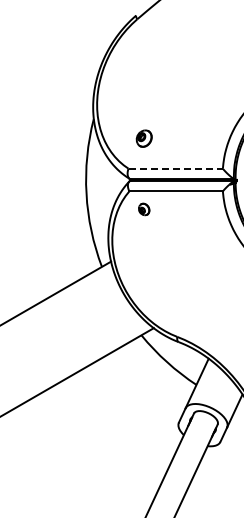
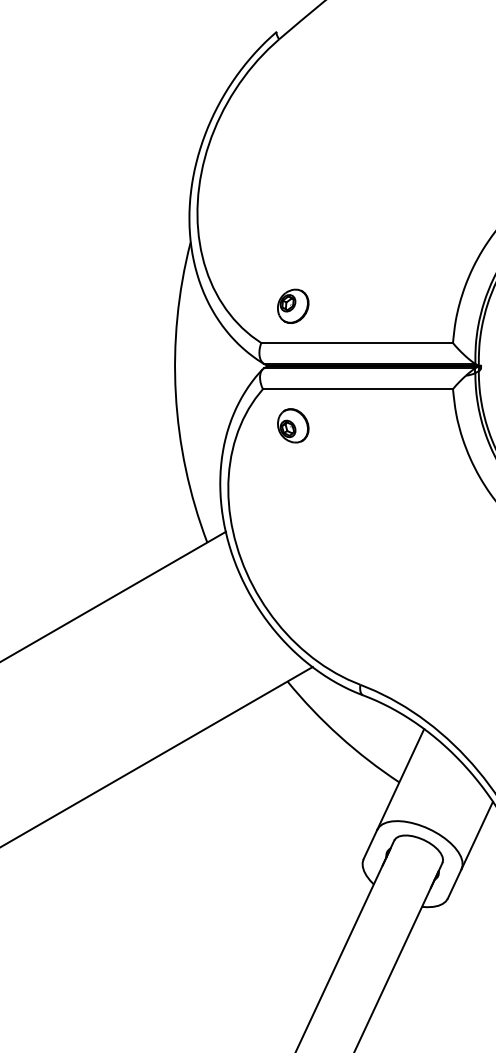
part: (143, 138) -> (291, 306), moved
line: (176, 168) -> (358, 342), dashed -> solid
part: (143, 209) -> (291, 425), size x1.43

